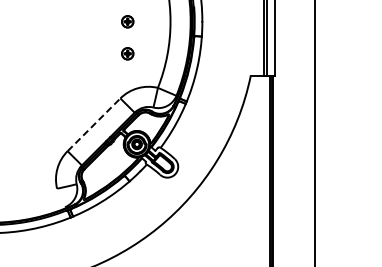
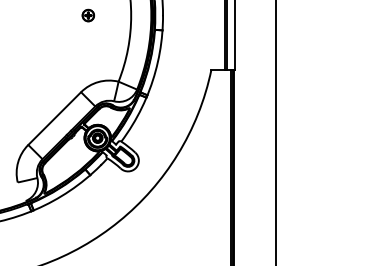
part: (127, 53) -> (88, 47), removed
line: (94, 124) -> (55, 118), dashed -> solid

